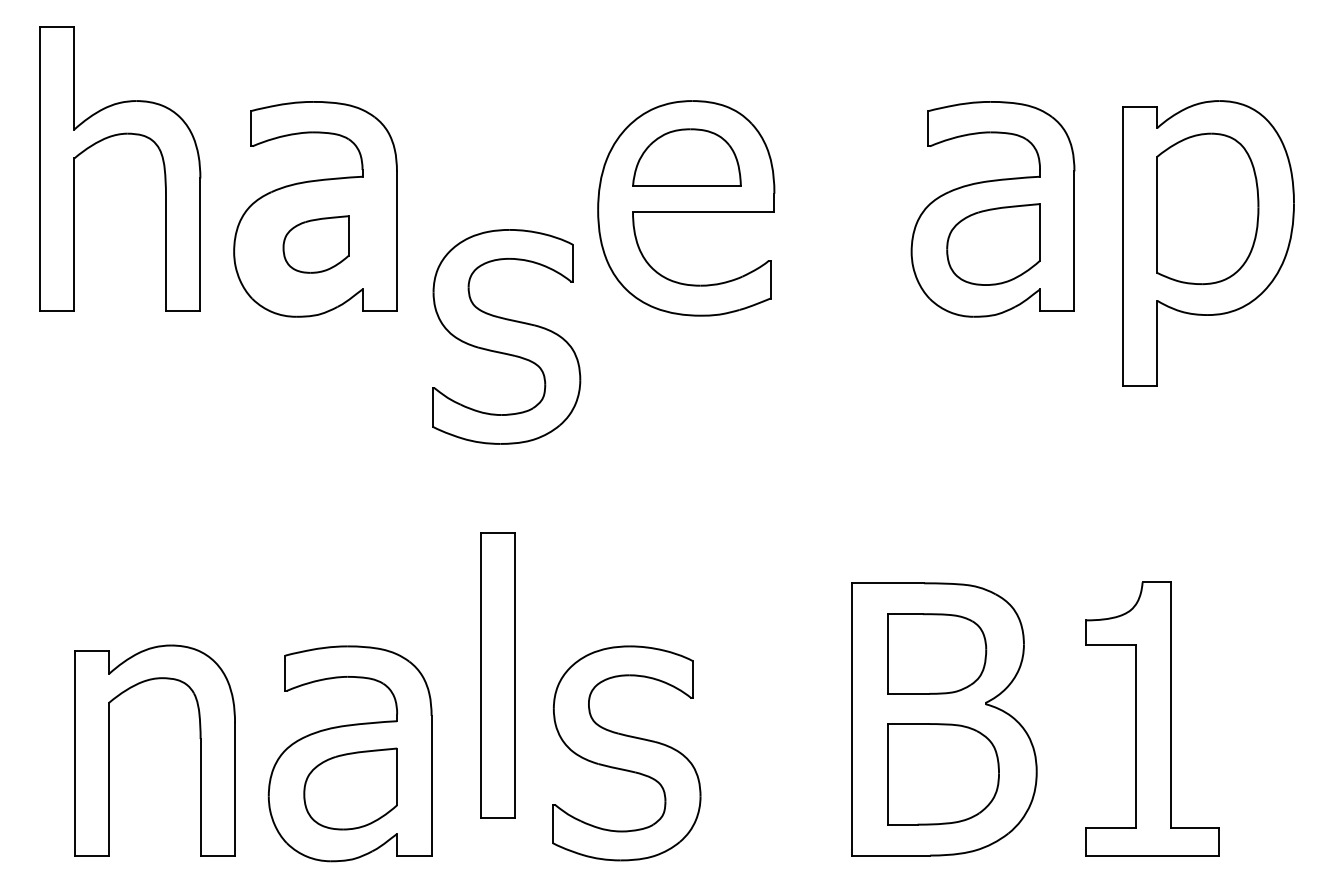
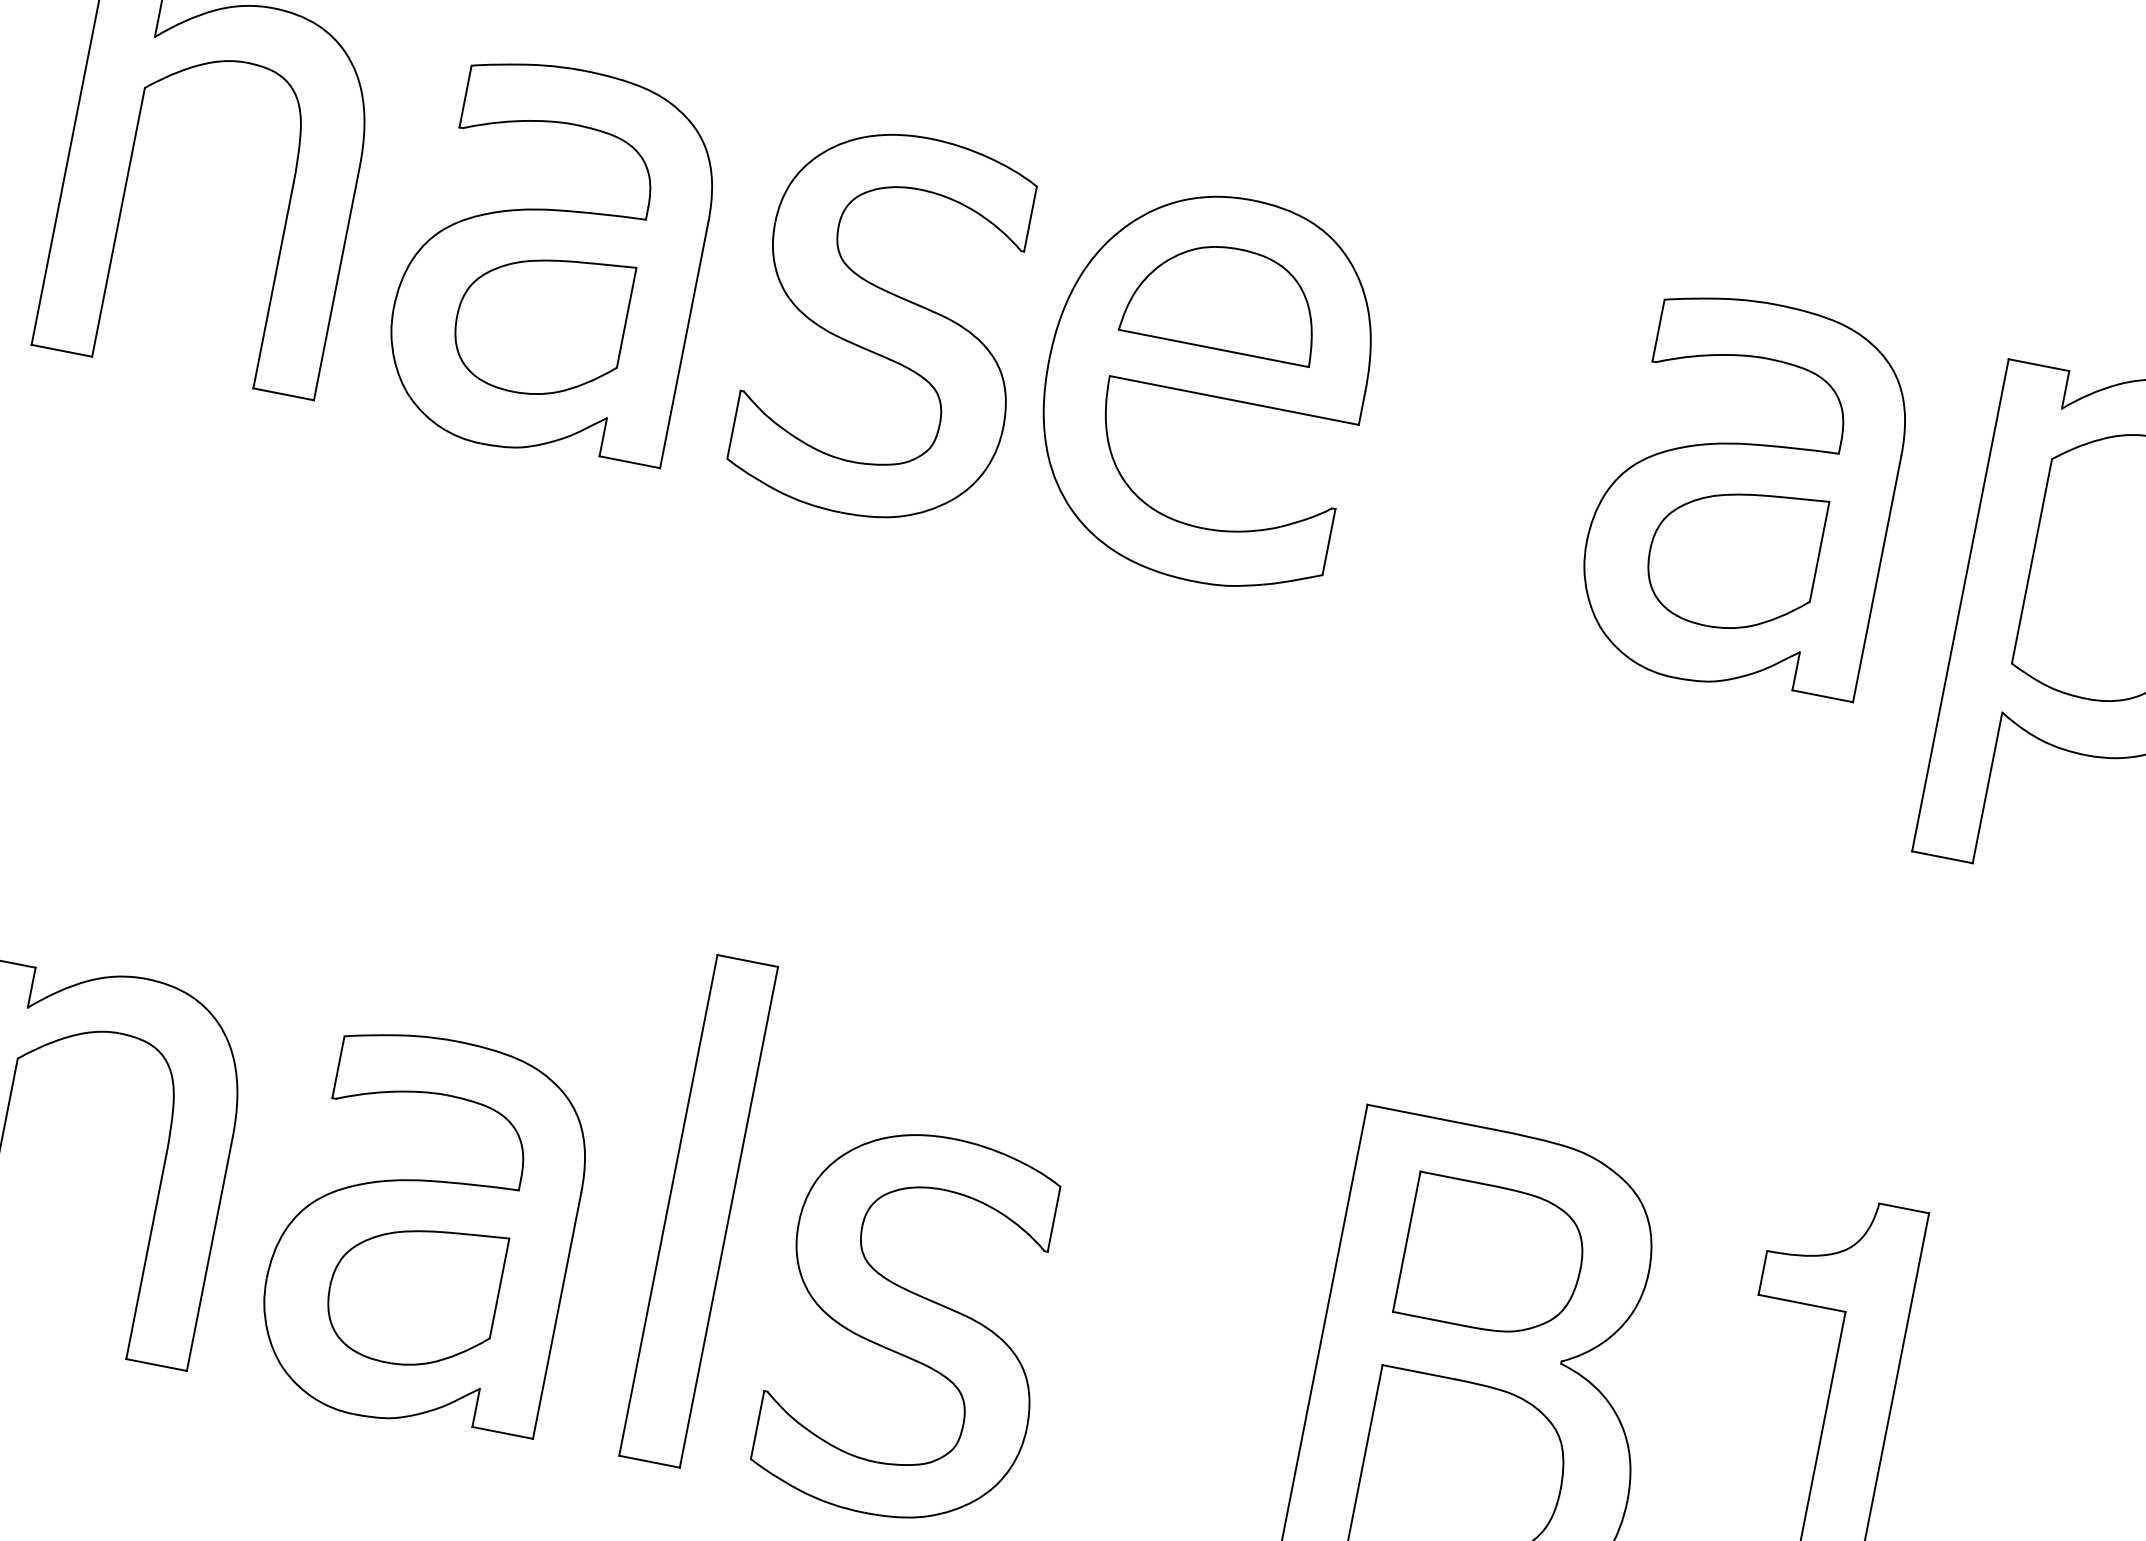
part: (315, 244) -> (539, 322), size x1.43
part: (506, 336) -> (888, 325), moved
part: (497, 675) -> (698, 1211), moved

